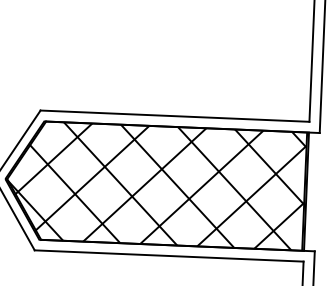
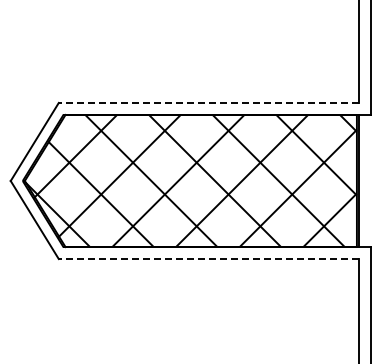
line: (174, 115) -> (208, 102), solid -> dashed
line: (168, 256) -> (208, 259), solid -> dashed

